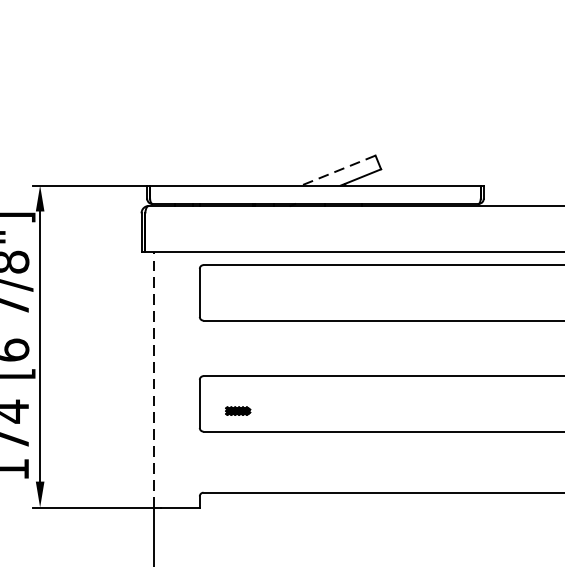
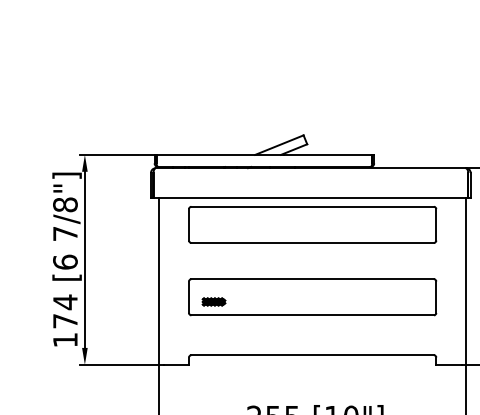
line: (337, 171) -> (278, 145), dashed -> solid
line: (153, 379) -> (158, 281), dashed -> solid
part: (237, 410) -> (213, 301), size x1.43

